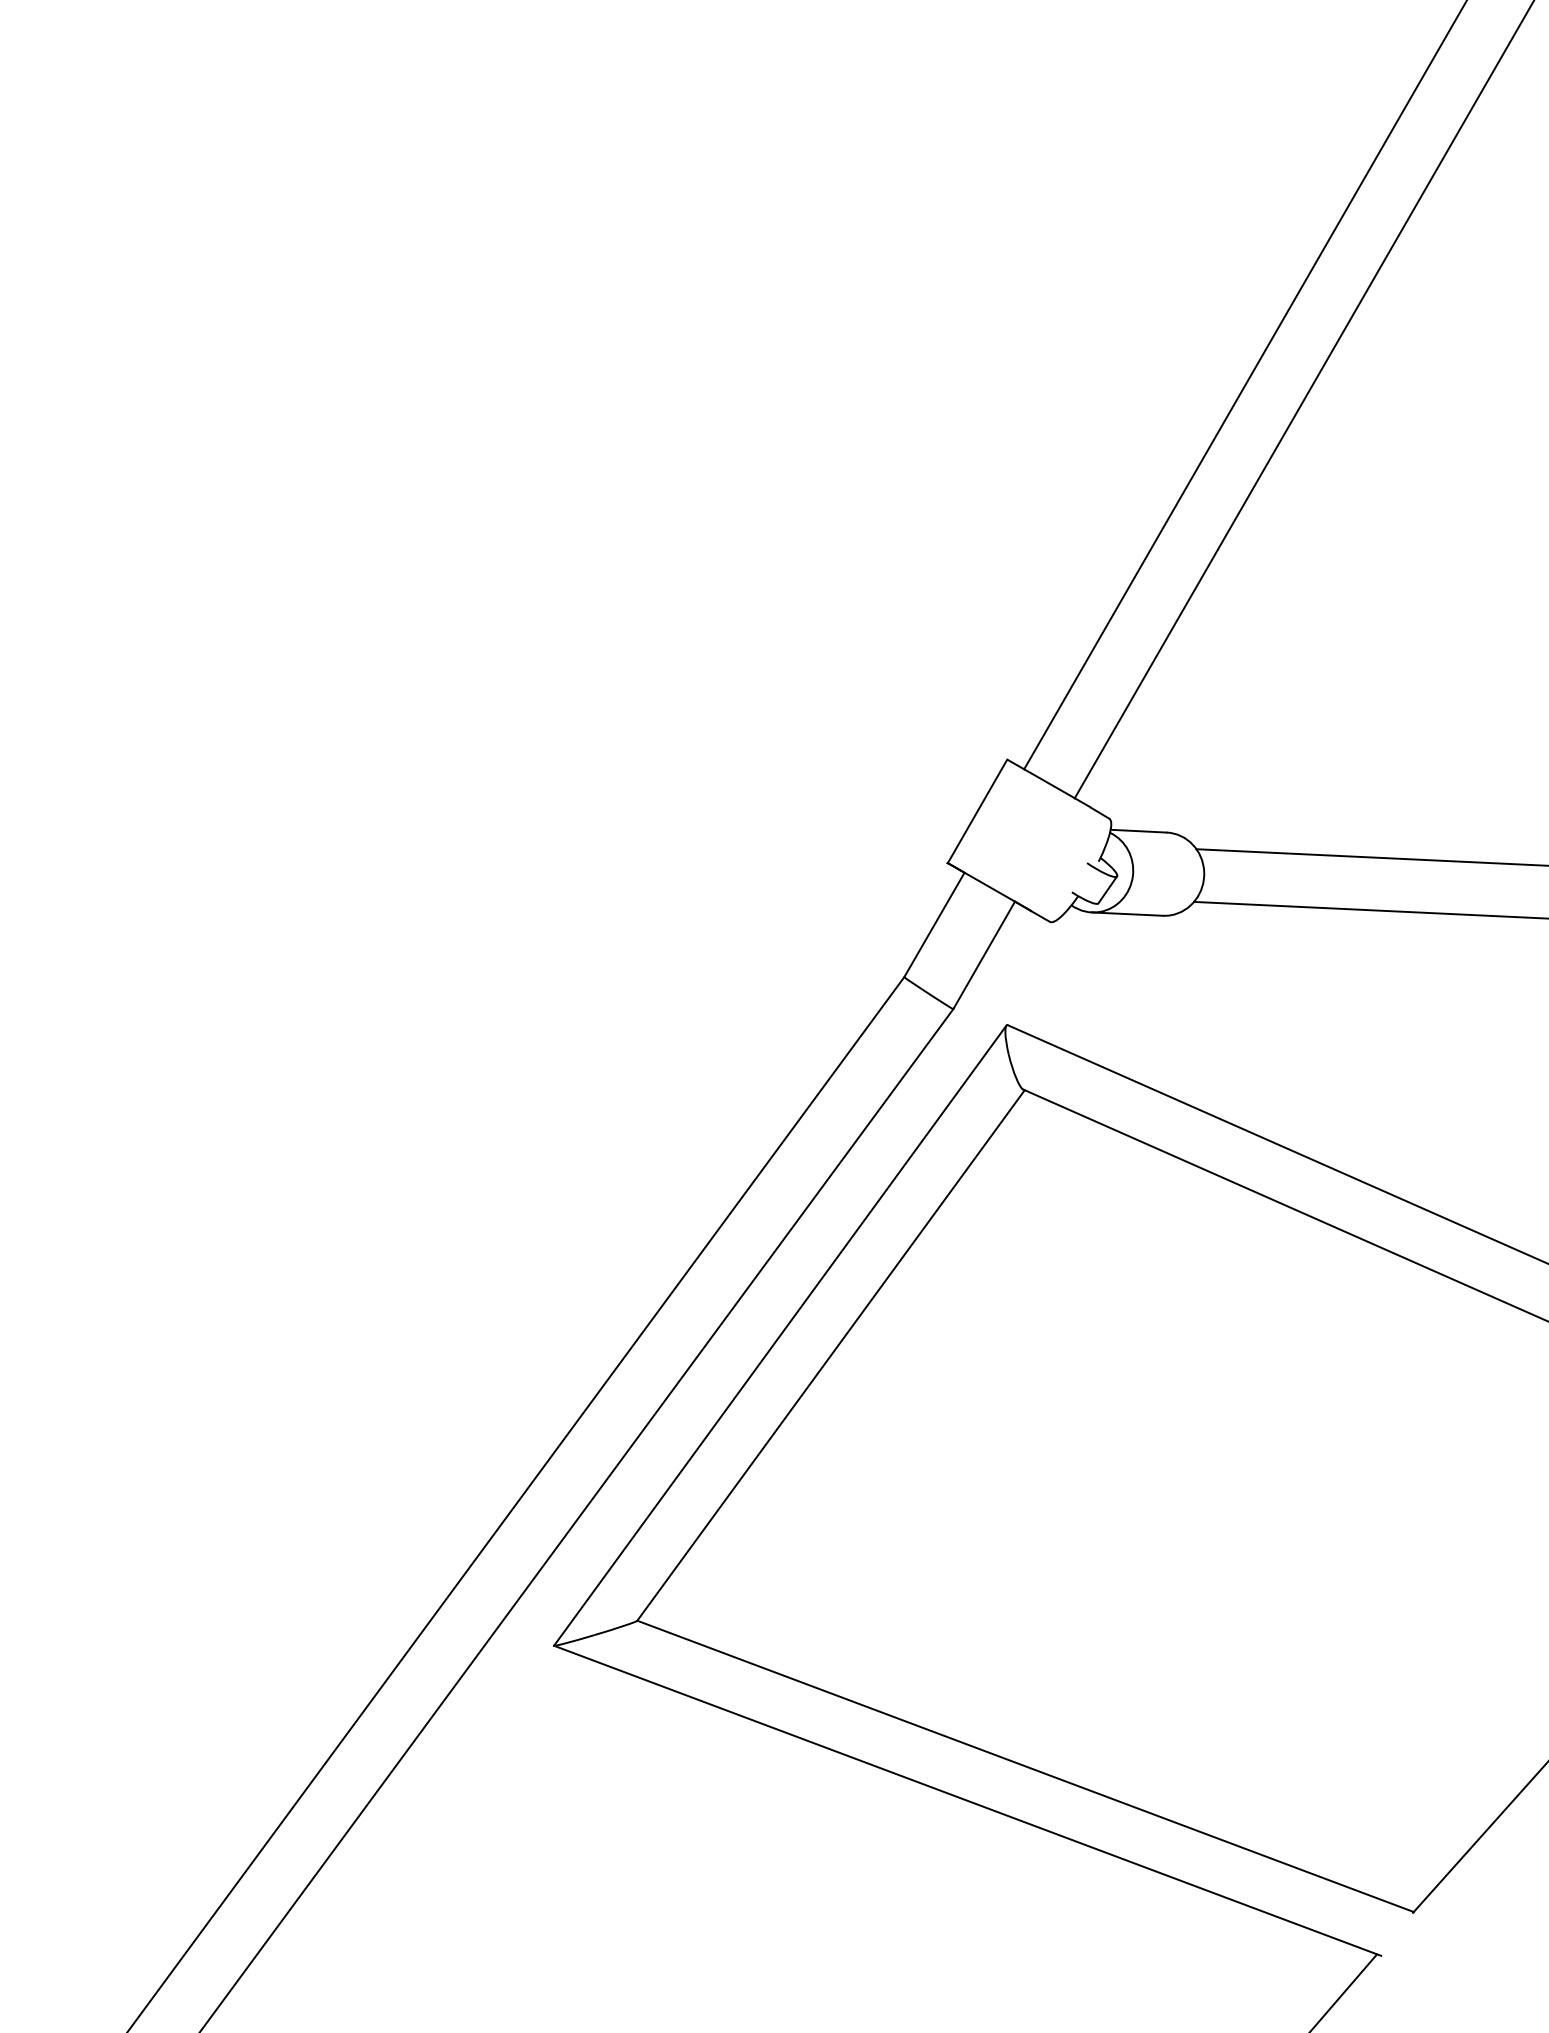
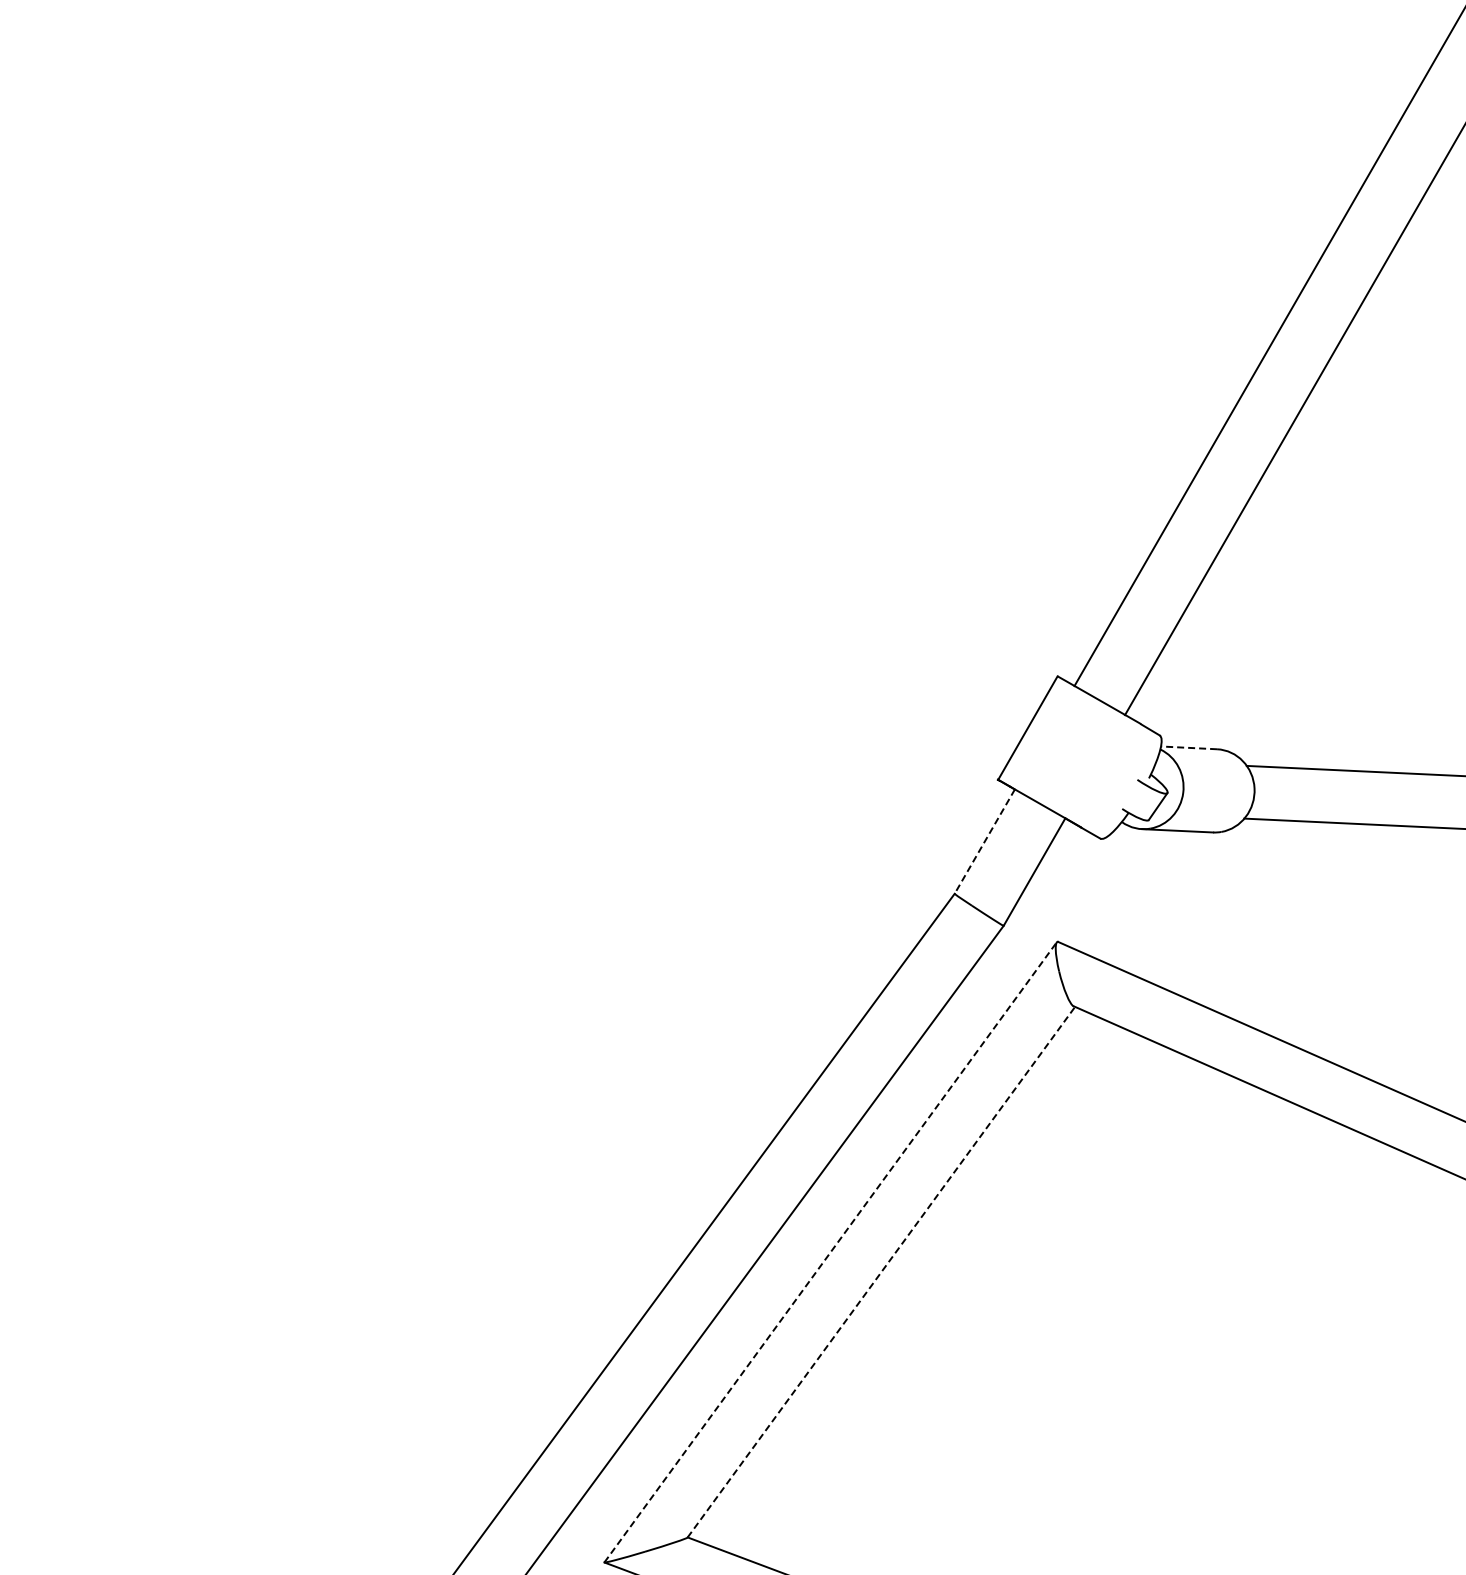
line: (1138, 831) -> (1188, 748), solid -> dashed
line: (934, 925) -> (984, 842), solid -> dashed
line: (780, 1335) -> (830, 1252), solid -> dashed
line: (831, 1355) -> (881, 1272), solid -> dashed

